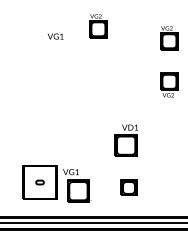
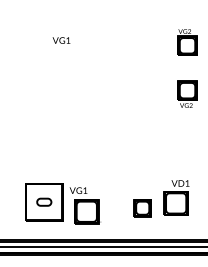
part: (98, 26) -> (108, 29), removed
part: (126, 140) -> (176, 197), moved
part: (39, 182) -> (43, 202), size x1.67

